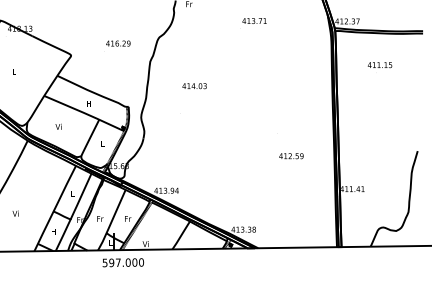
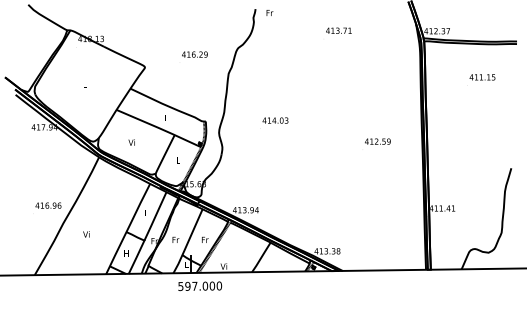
text: (380, 65) -> (482, 77), moved
text: (194, 86) -> (275, 120), moved
text: (291, 156) -> (377, 141), moved

